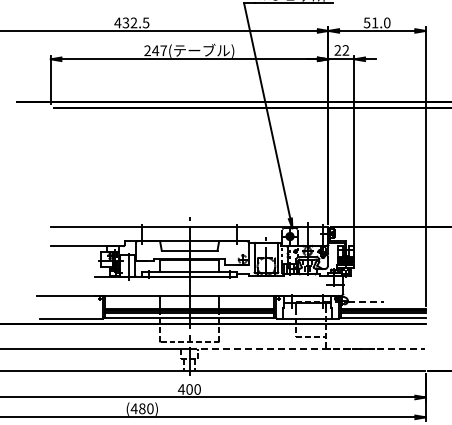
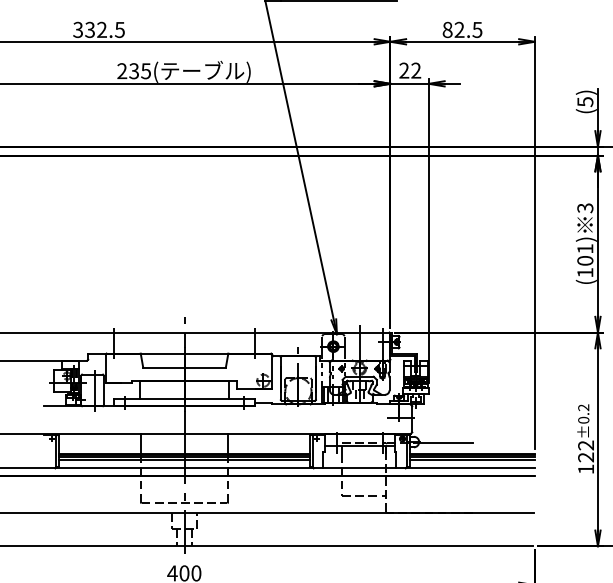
text: (117, 22) -> (77, 29), 432.5 -> 332.5
text: (376, 22) -> (461, 29), 51.0 -> 82.5
text: (159, 50) -> (139, 70), 247( -> 235(
line: (366, 301) -> (446, 442), dashed -> solid
line: (307, 348) -> (359, 512), dashed -> solid

